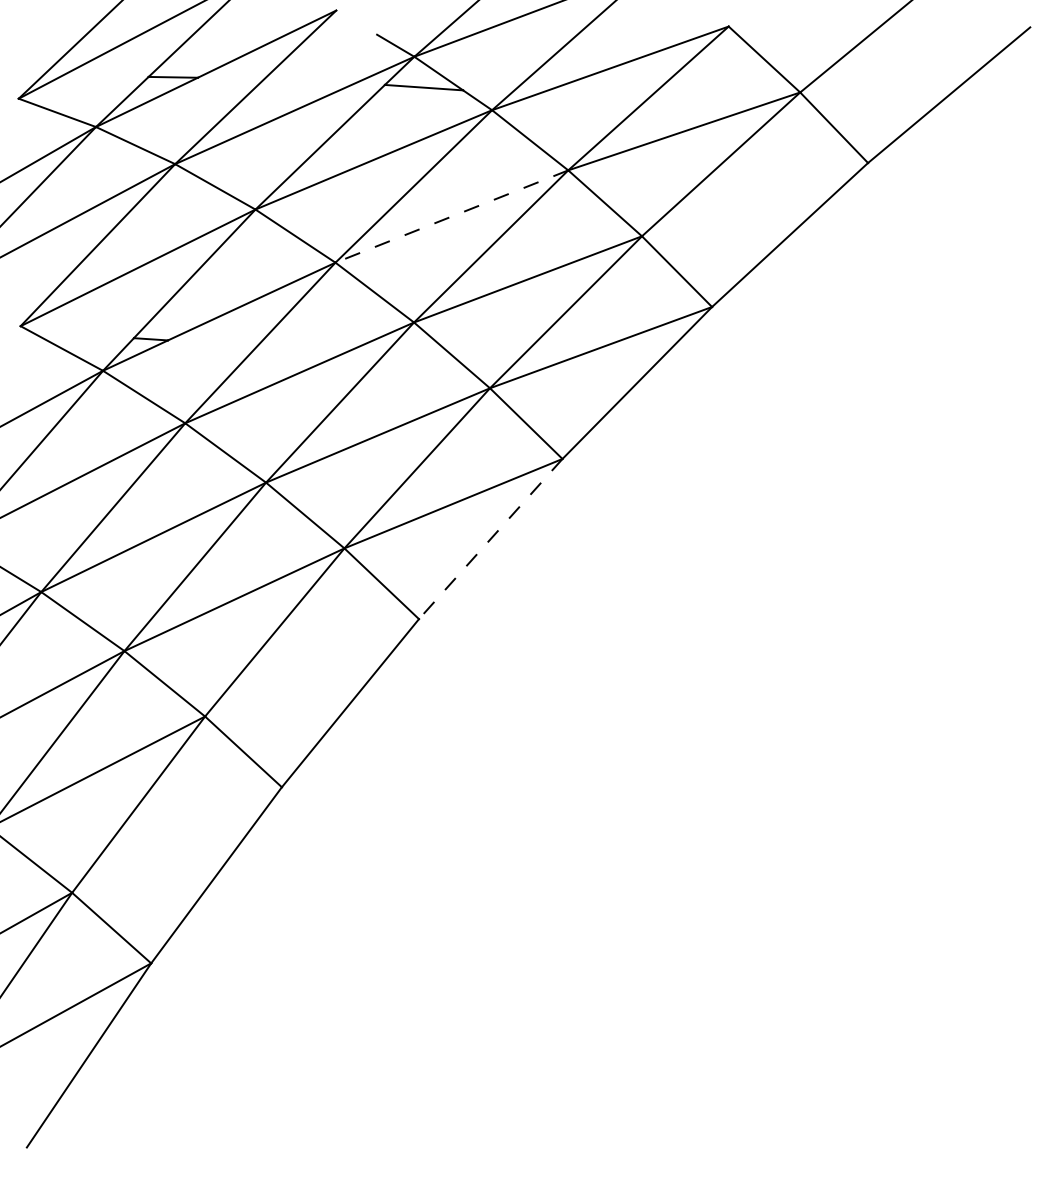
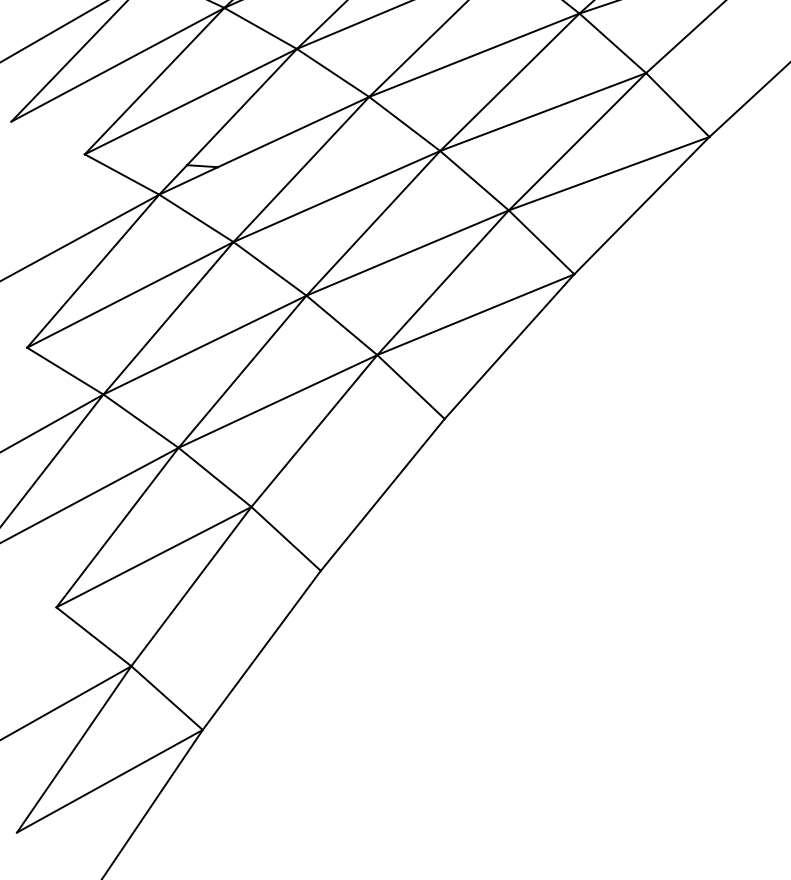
line: (451, 216) -> (474, 55), dashed -> solid
line: (490, 539) -> (509, 347), dashed -> solid

